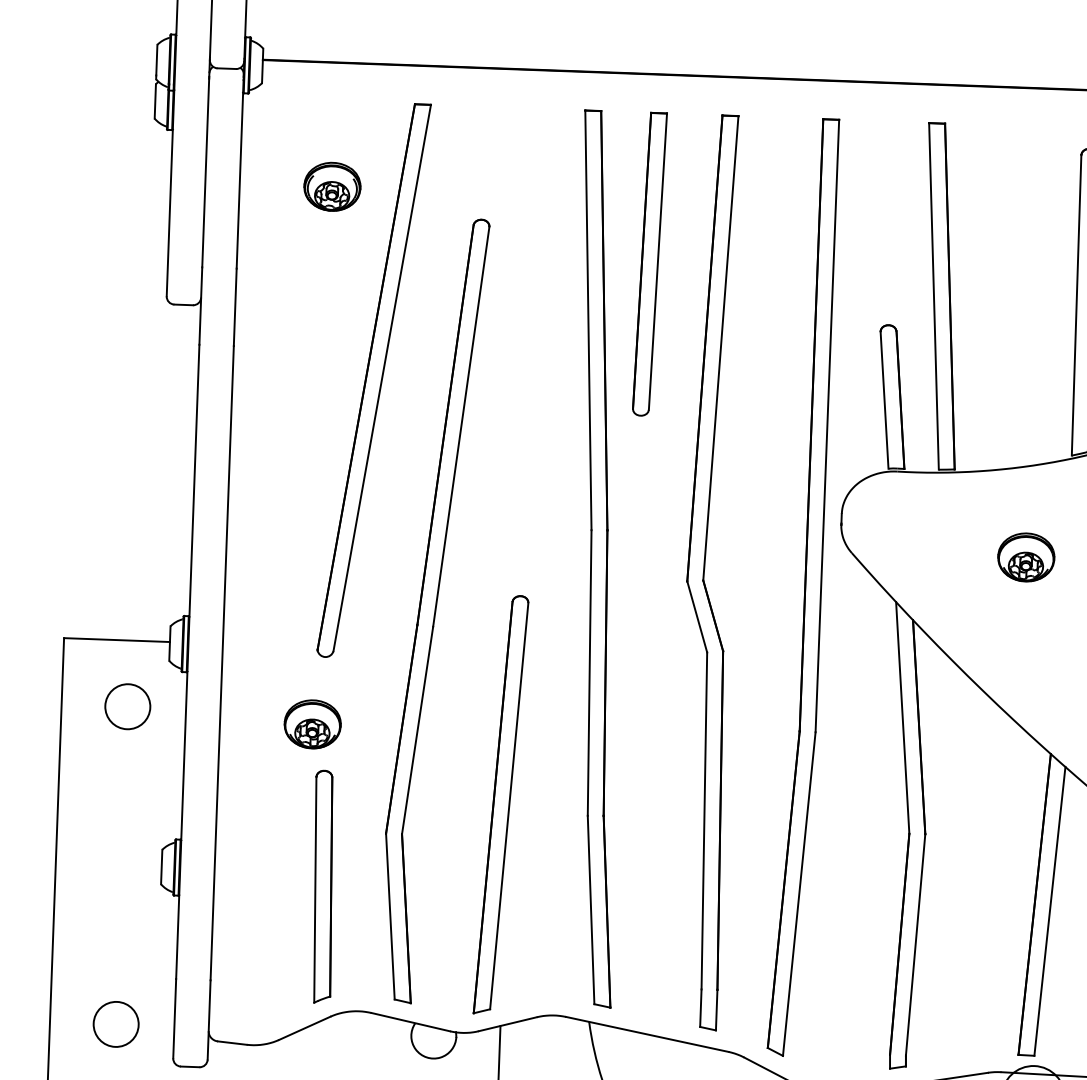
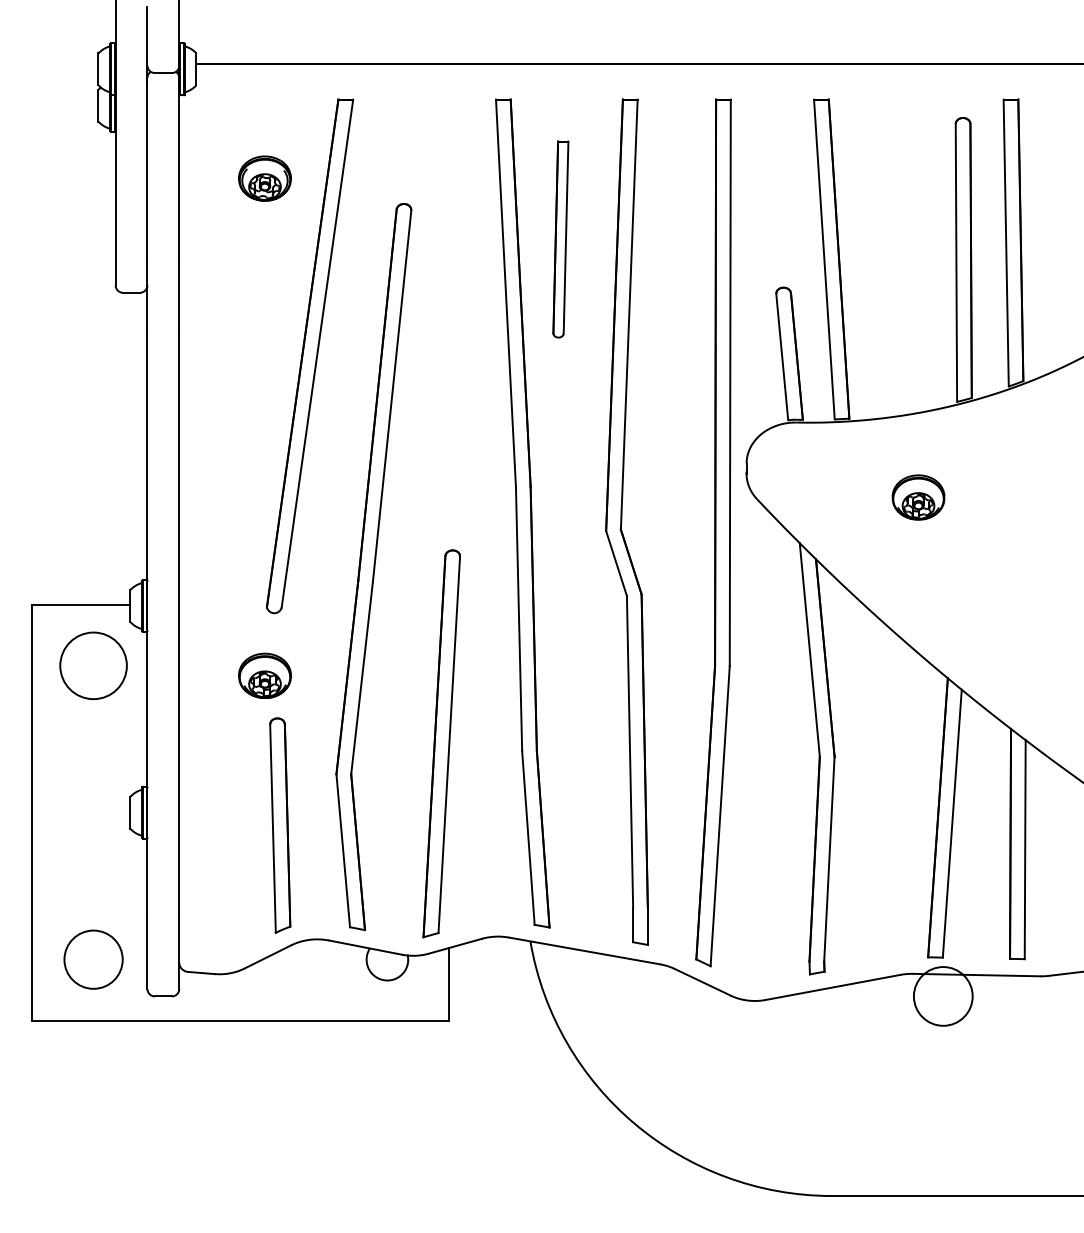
part: (649, 264) -> (560, 239), size x0.7
circle: (127, 706) -> (93, 665), size x1.6
circle: (116, 1024) -> (93, 959), size x1.4

